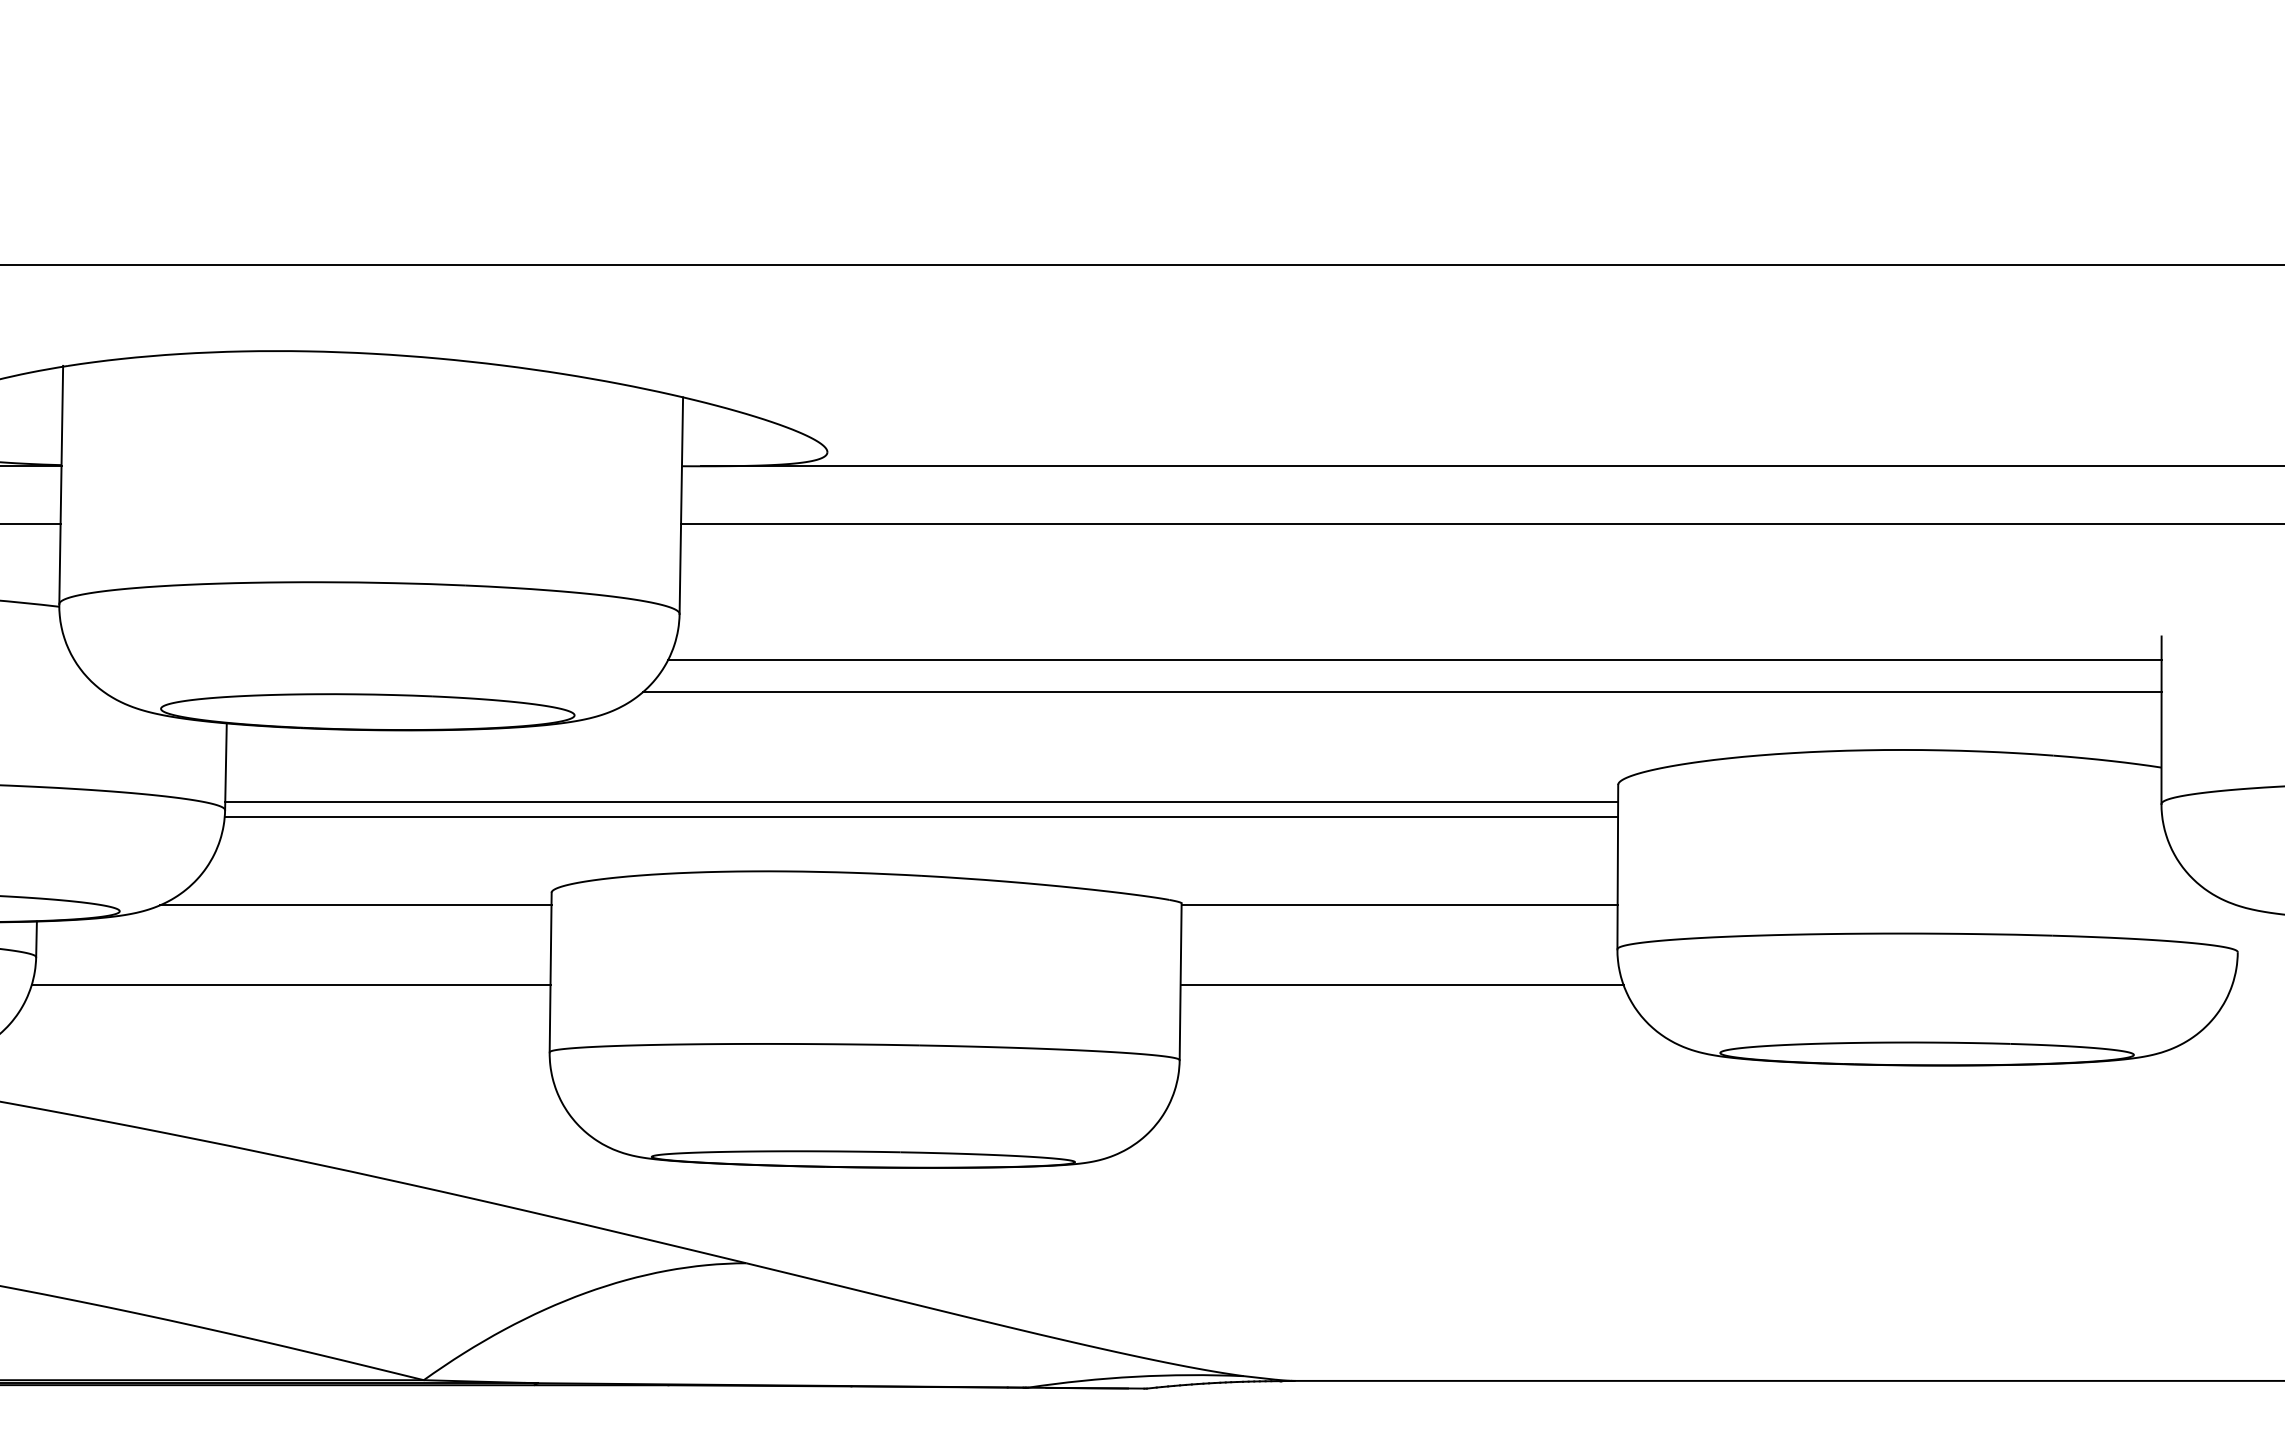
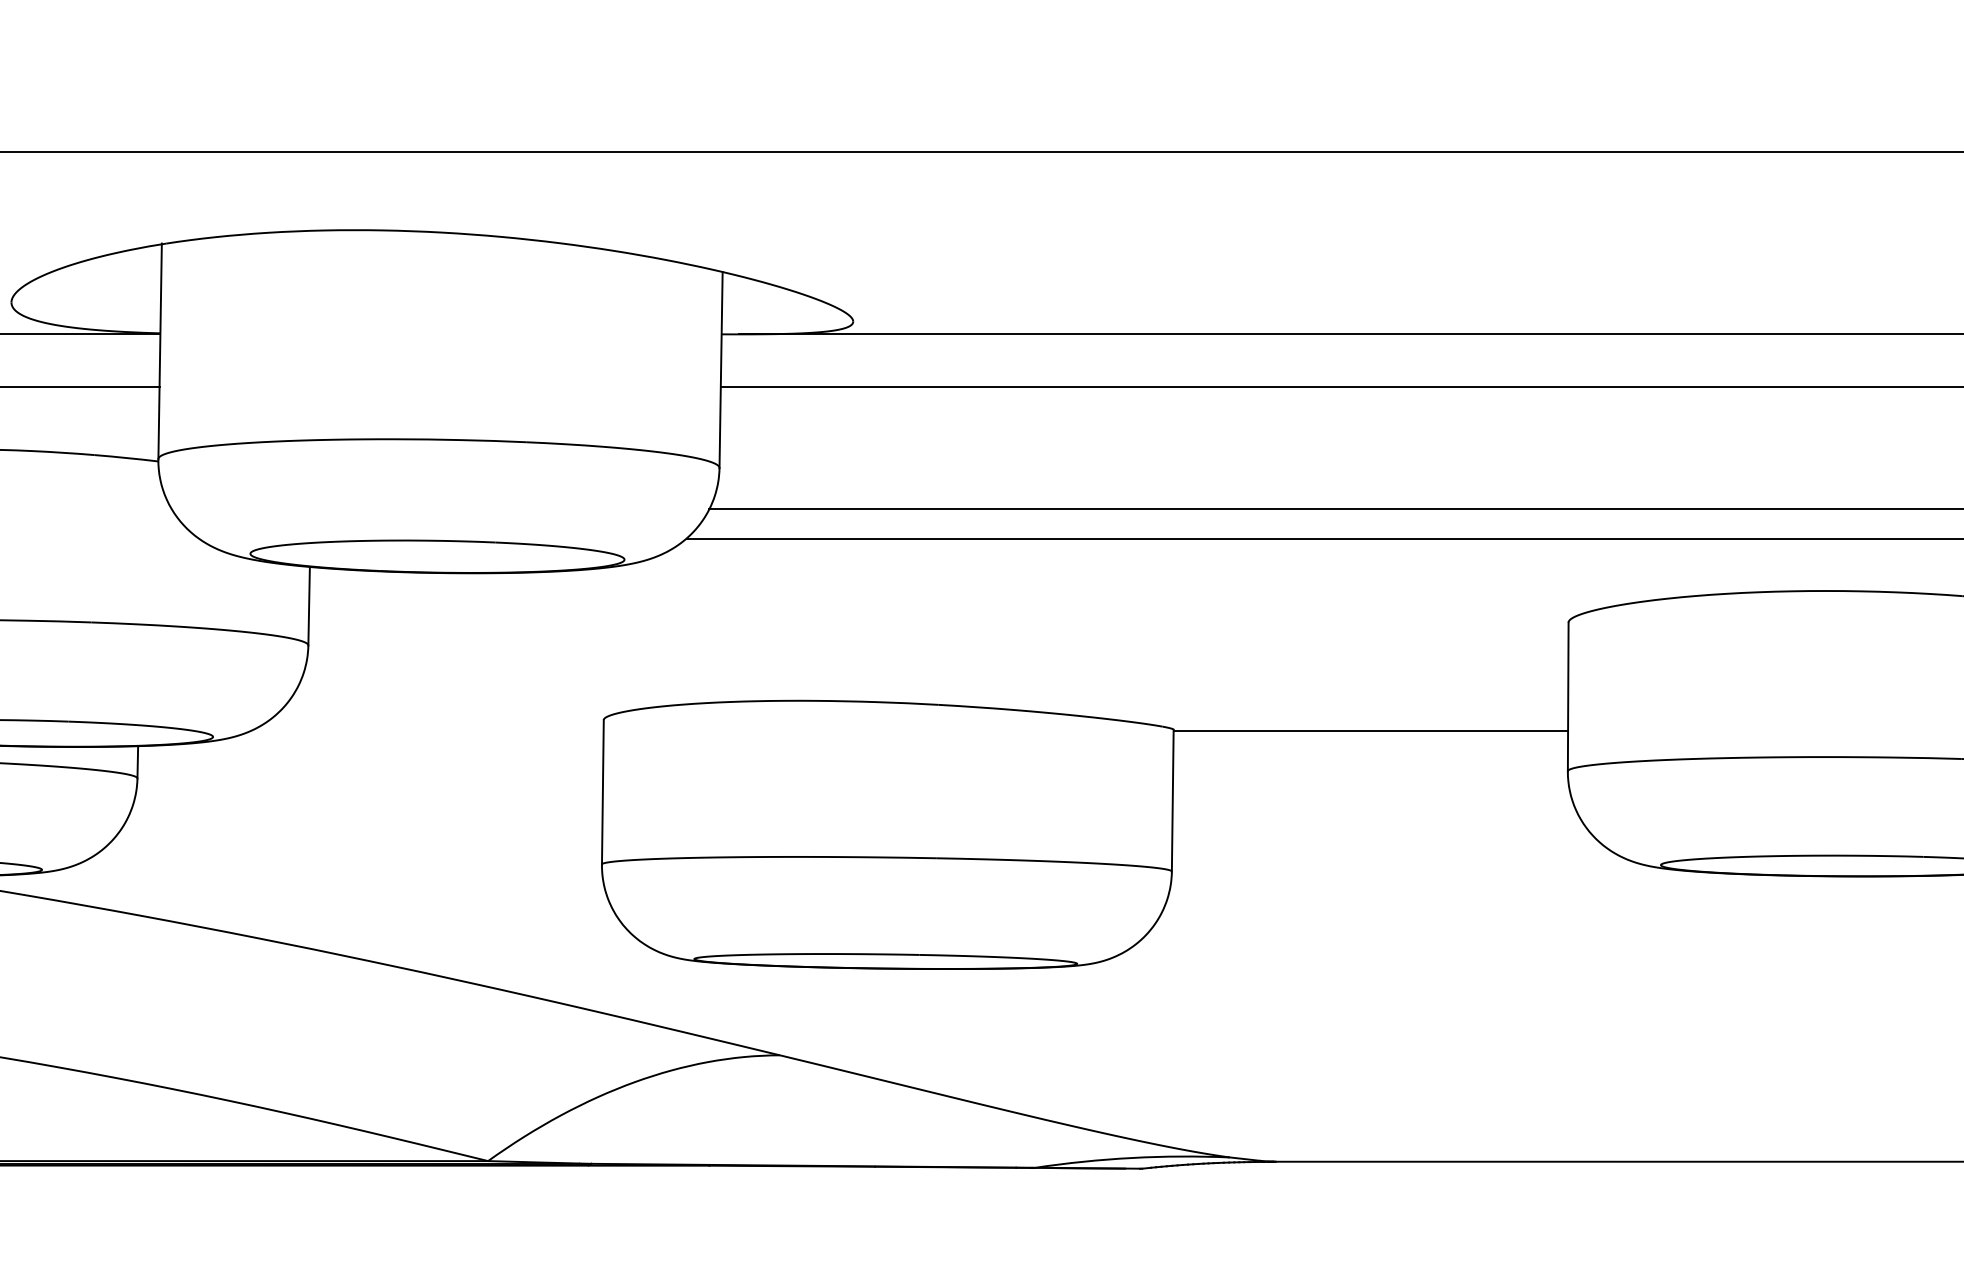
line: (921, 802) -> (938, 638), removed
line: (921, 816) -> (938, 651), removed
line: (355, 905) -> (426, 731), removed
line: (290, 985) -> (367, 804), removed
line: (1401, 985) -> (1372, 804), removed

